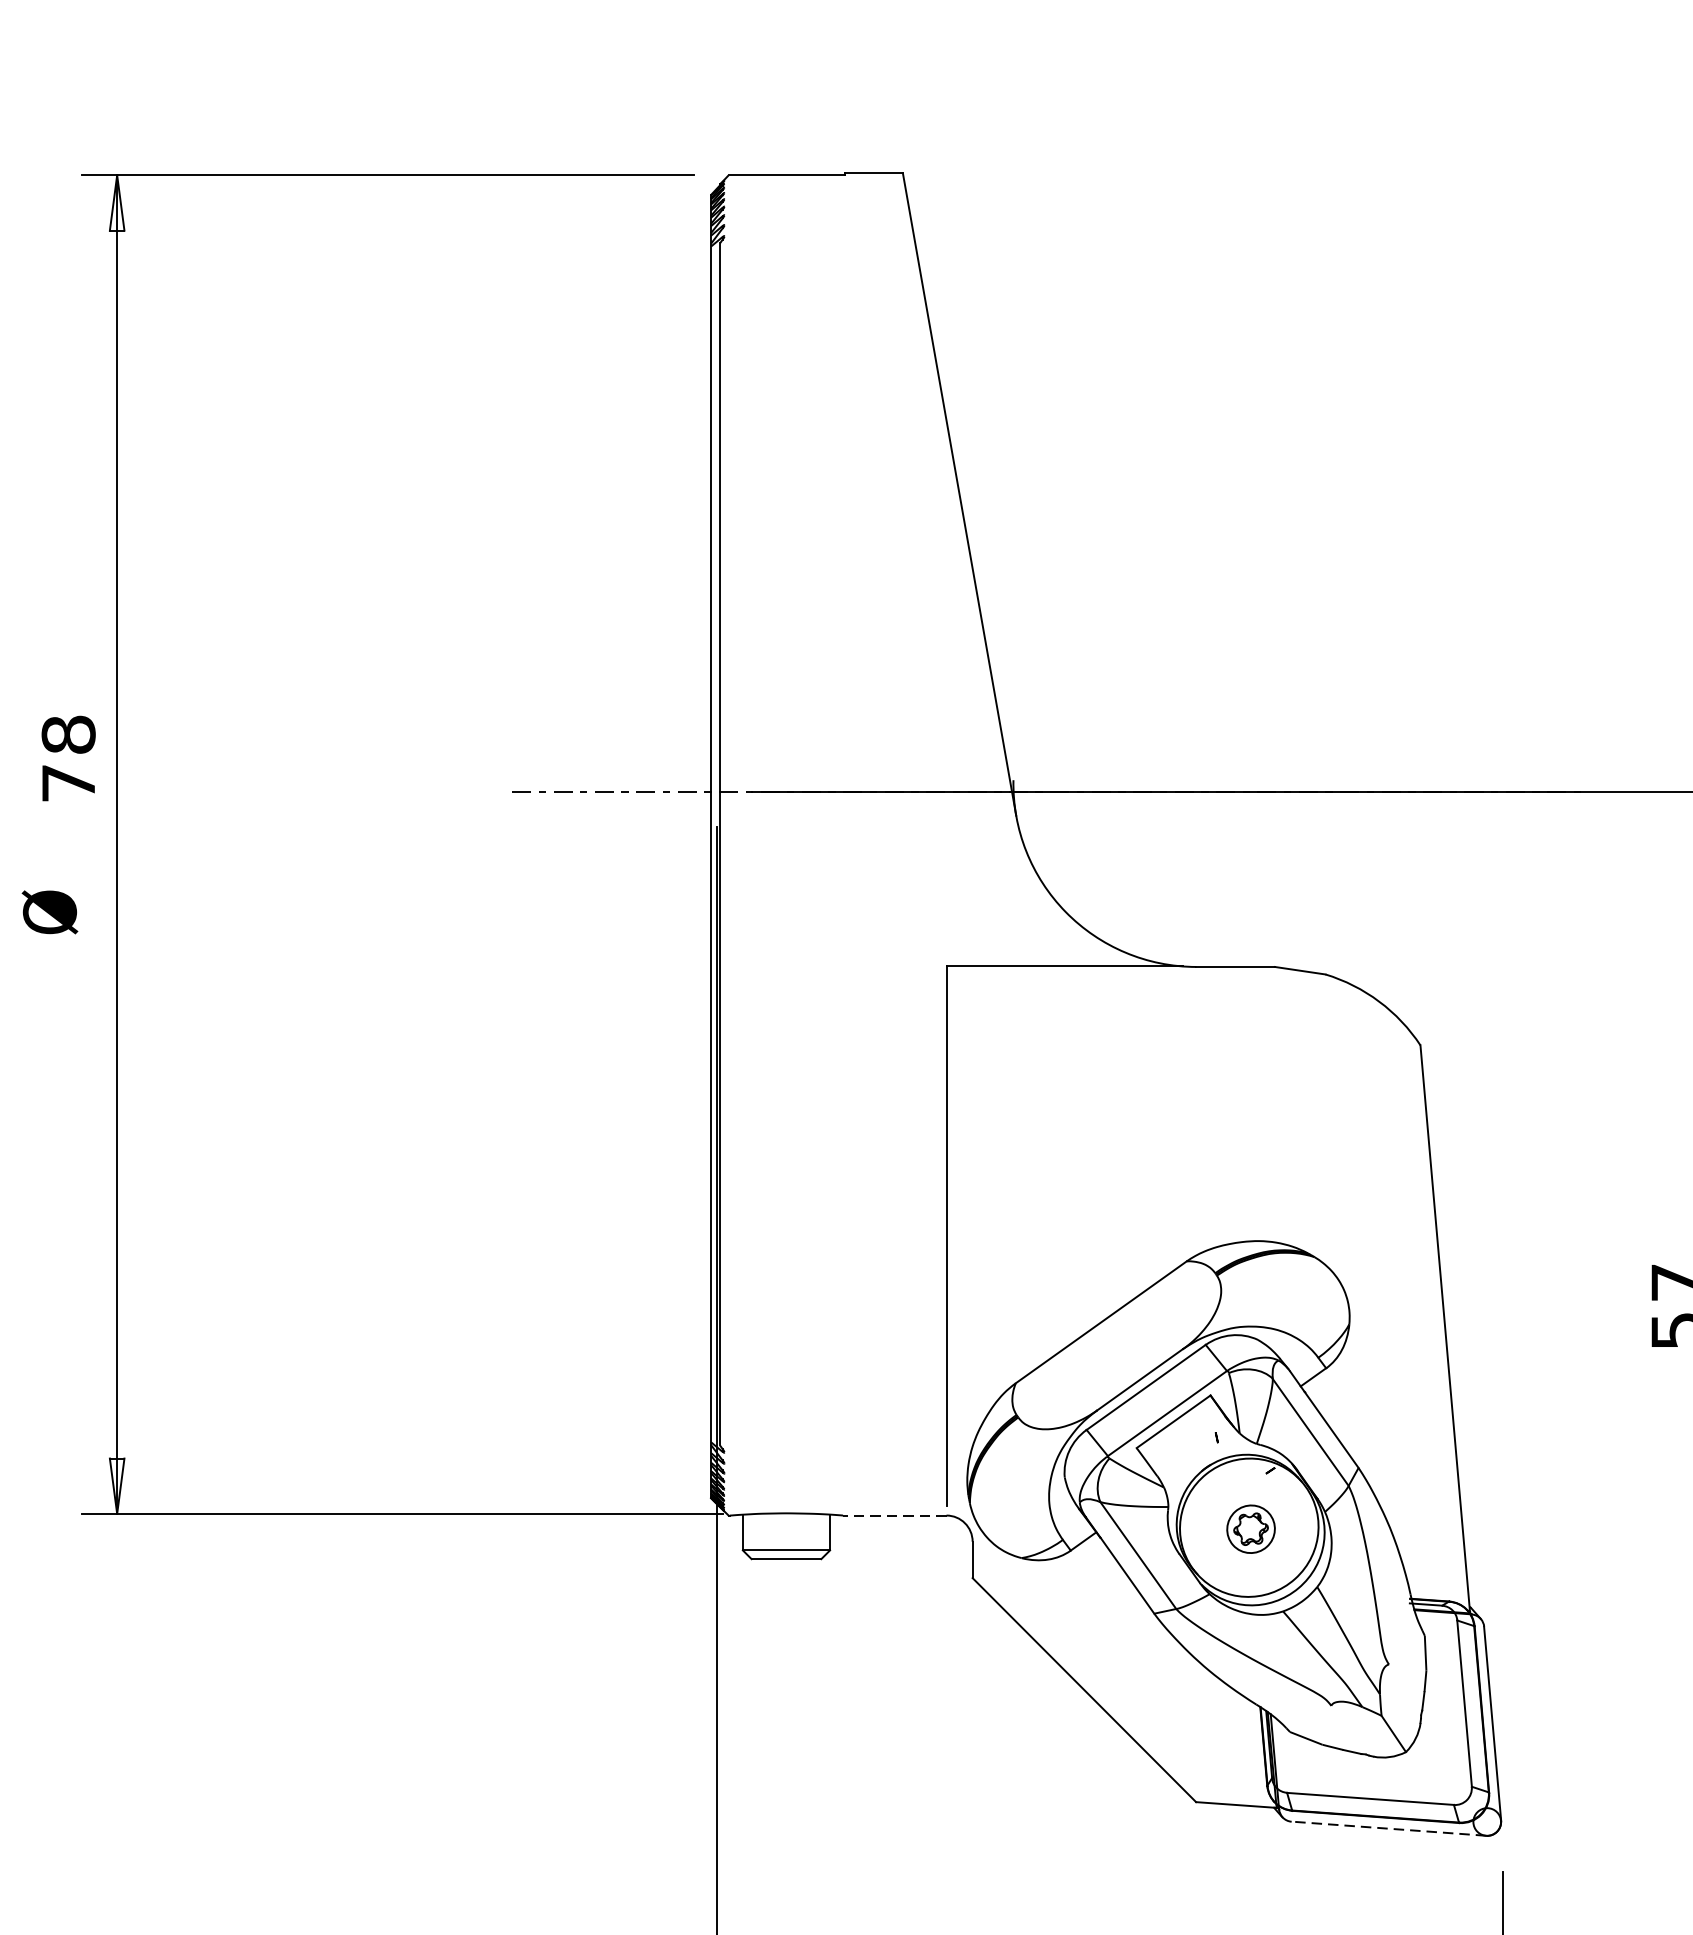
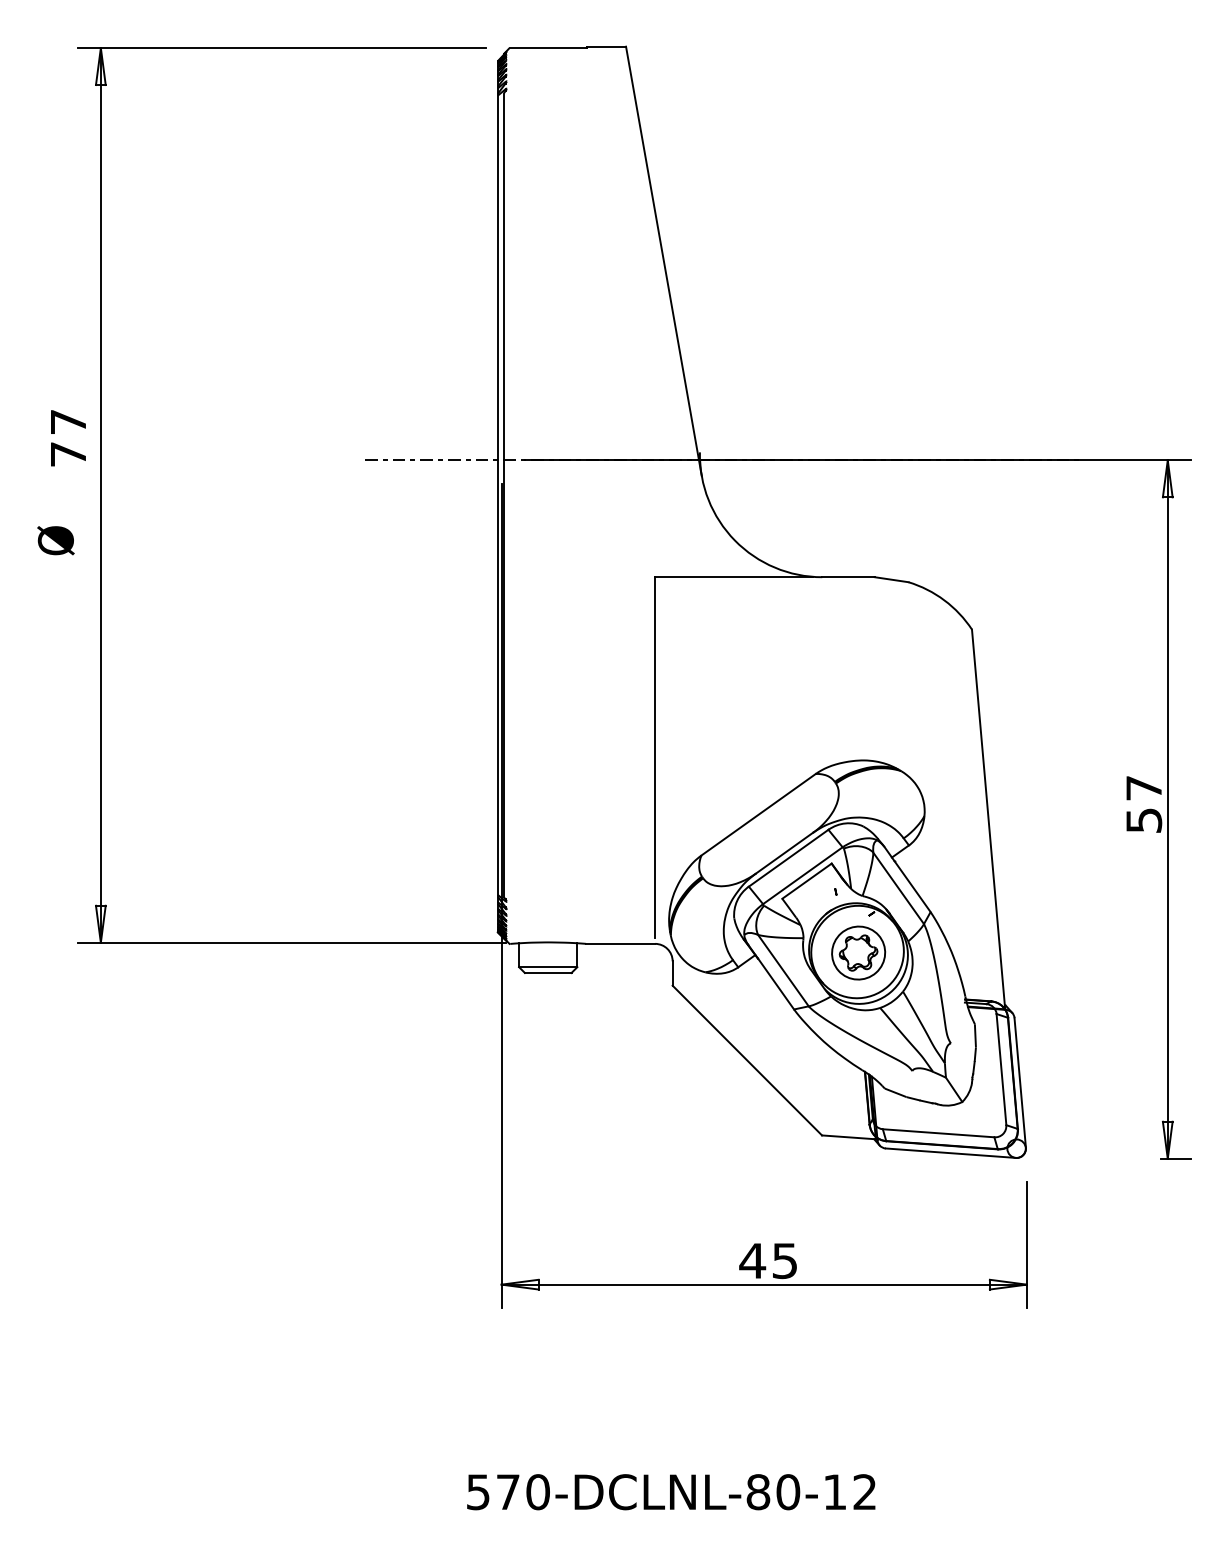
text: (68, 734) -> (68, 421), 78 -> 77
line: (894, 1514) -> (620, 943), dashed -> solid
part: (1250, 1528) -> (858, 952), size x1.67
line: (1388, 1829) -> (950, 1153), dashed -> solid

